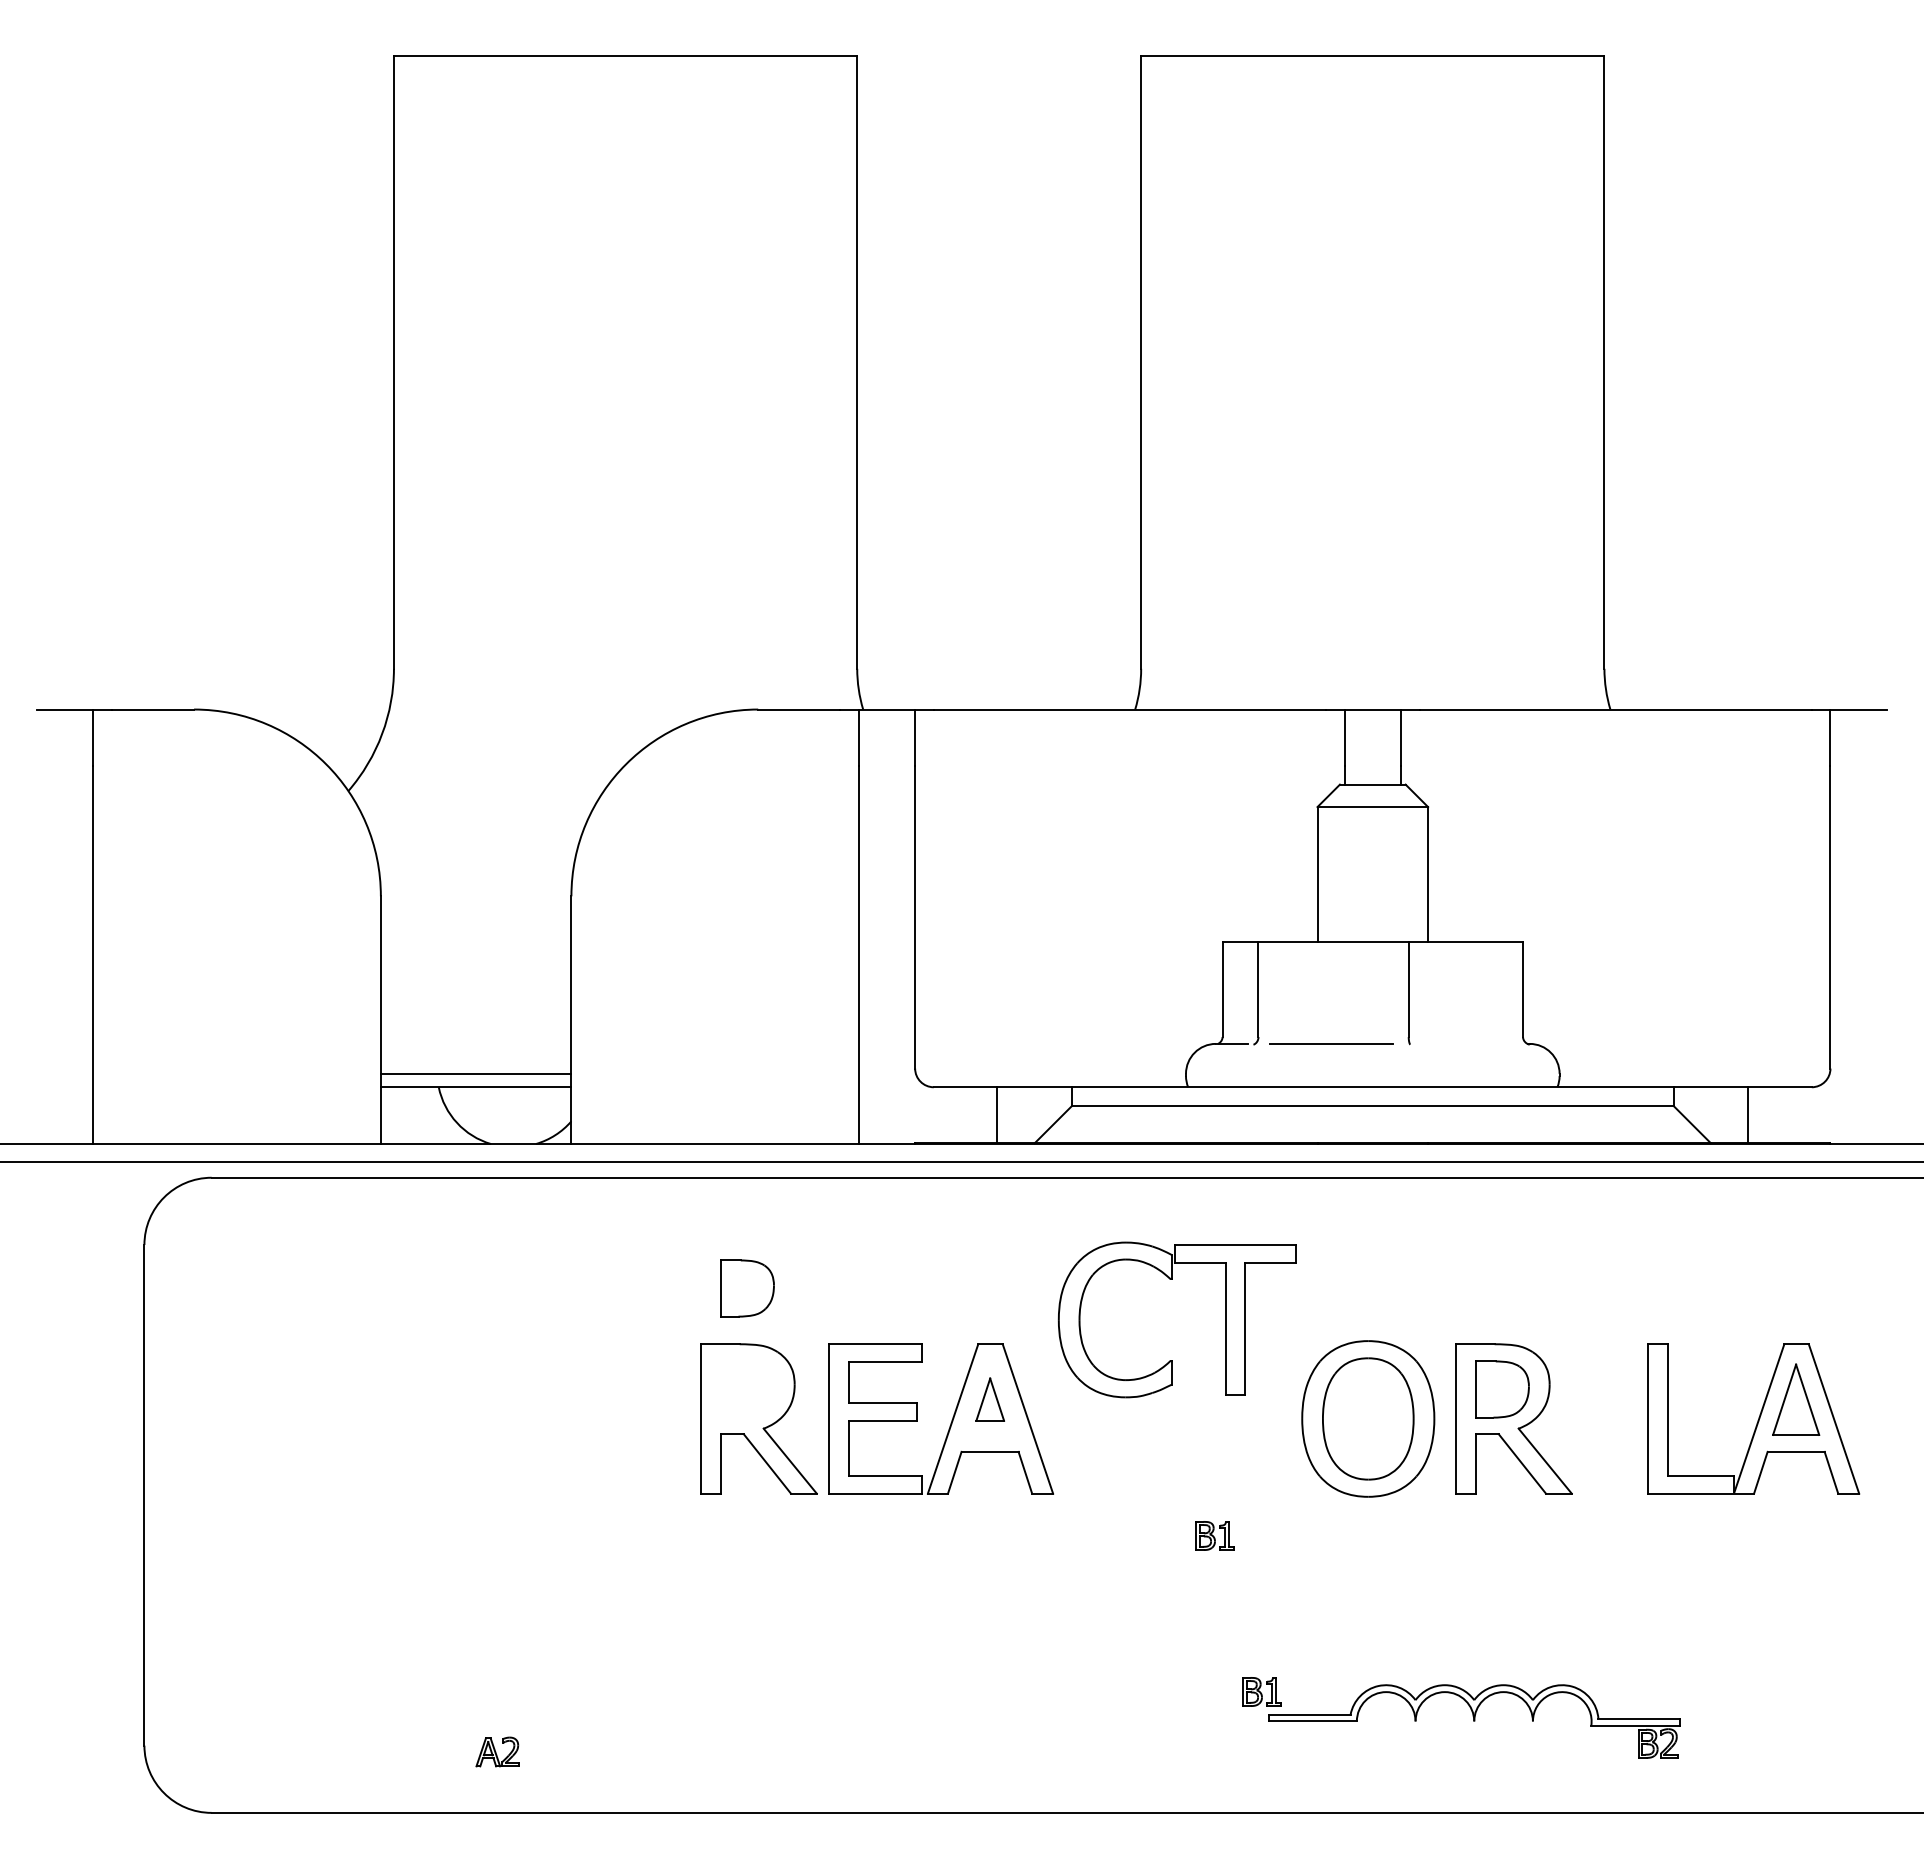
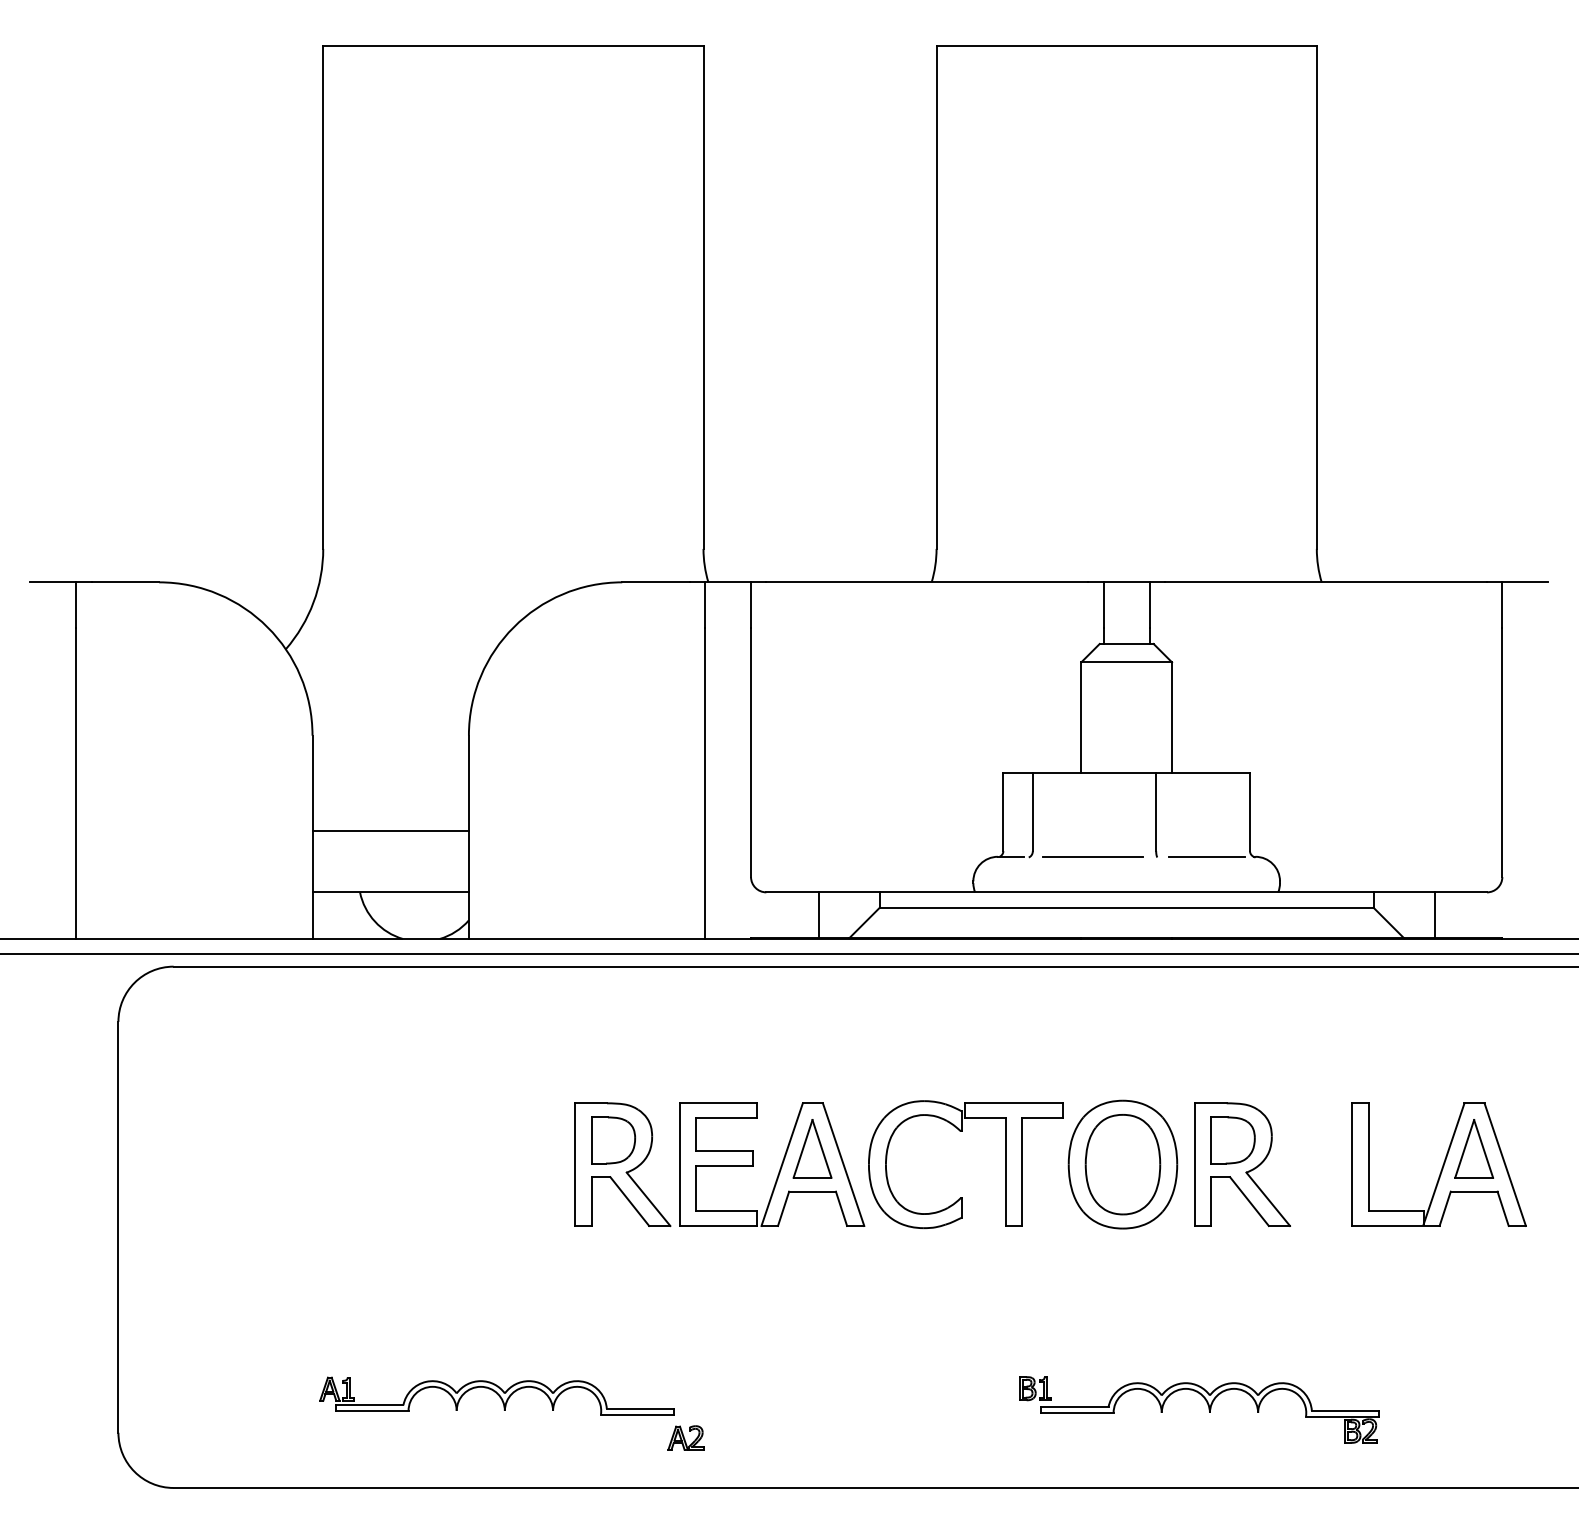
line: (1470, 1043) -> (1206, 856), added
line: (475, 1073) -> (390, 831), moved
part: (1172, 1279) -> (962, 1131), moved
part: (747, 1288) -> (613, 1140), moved
part: (990, 1399) -> (812, 1148), size x1.67
part: (1214, 1535) -> (996, 1260), removed
part: (605, 1700) -> (496, 1395), added
part: (497, 1751) -> (685, 1437), moved

